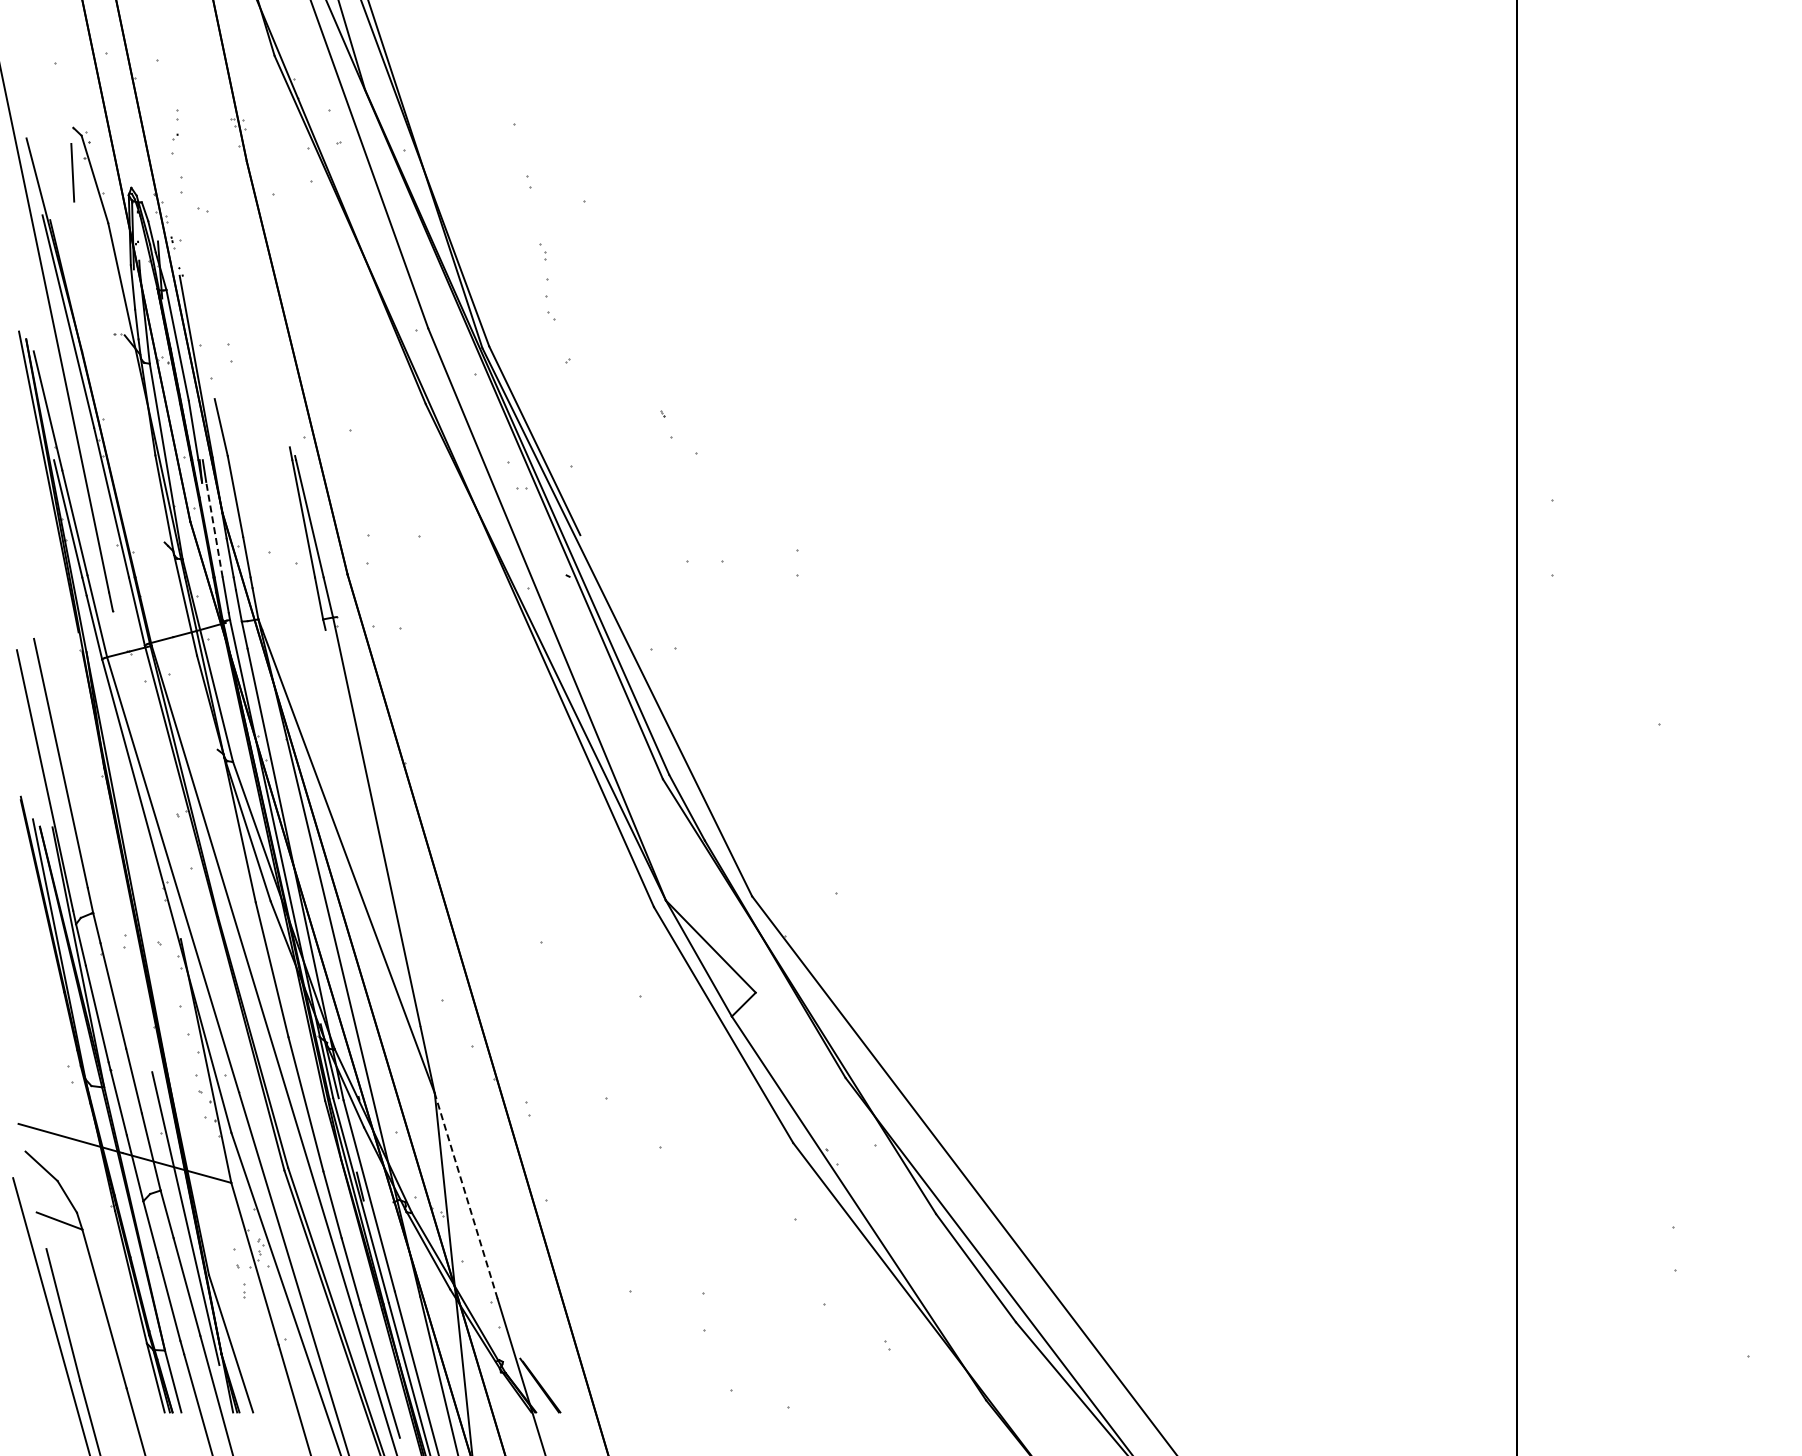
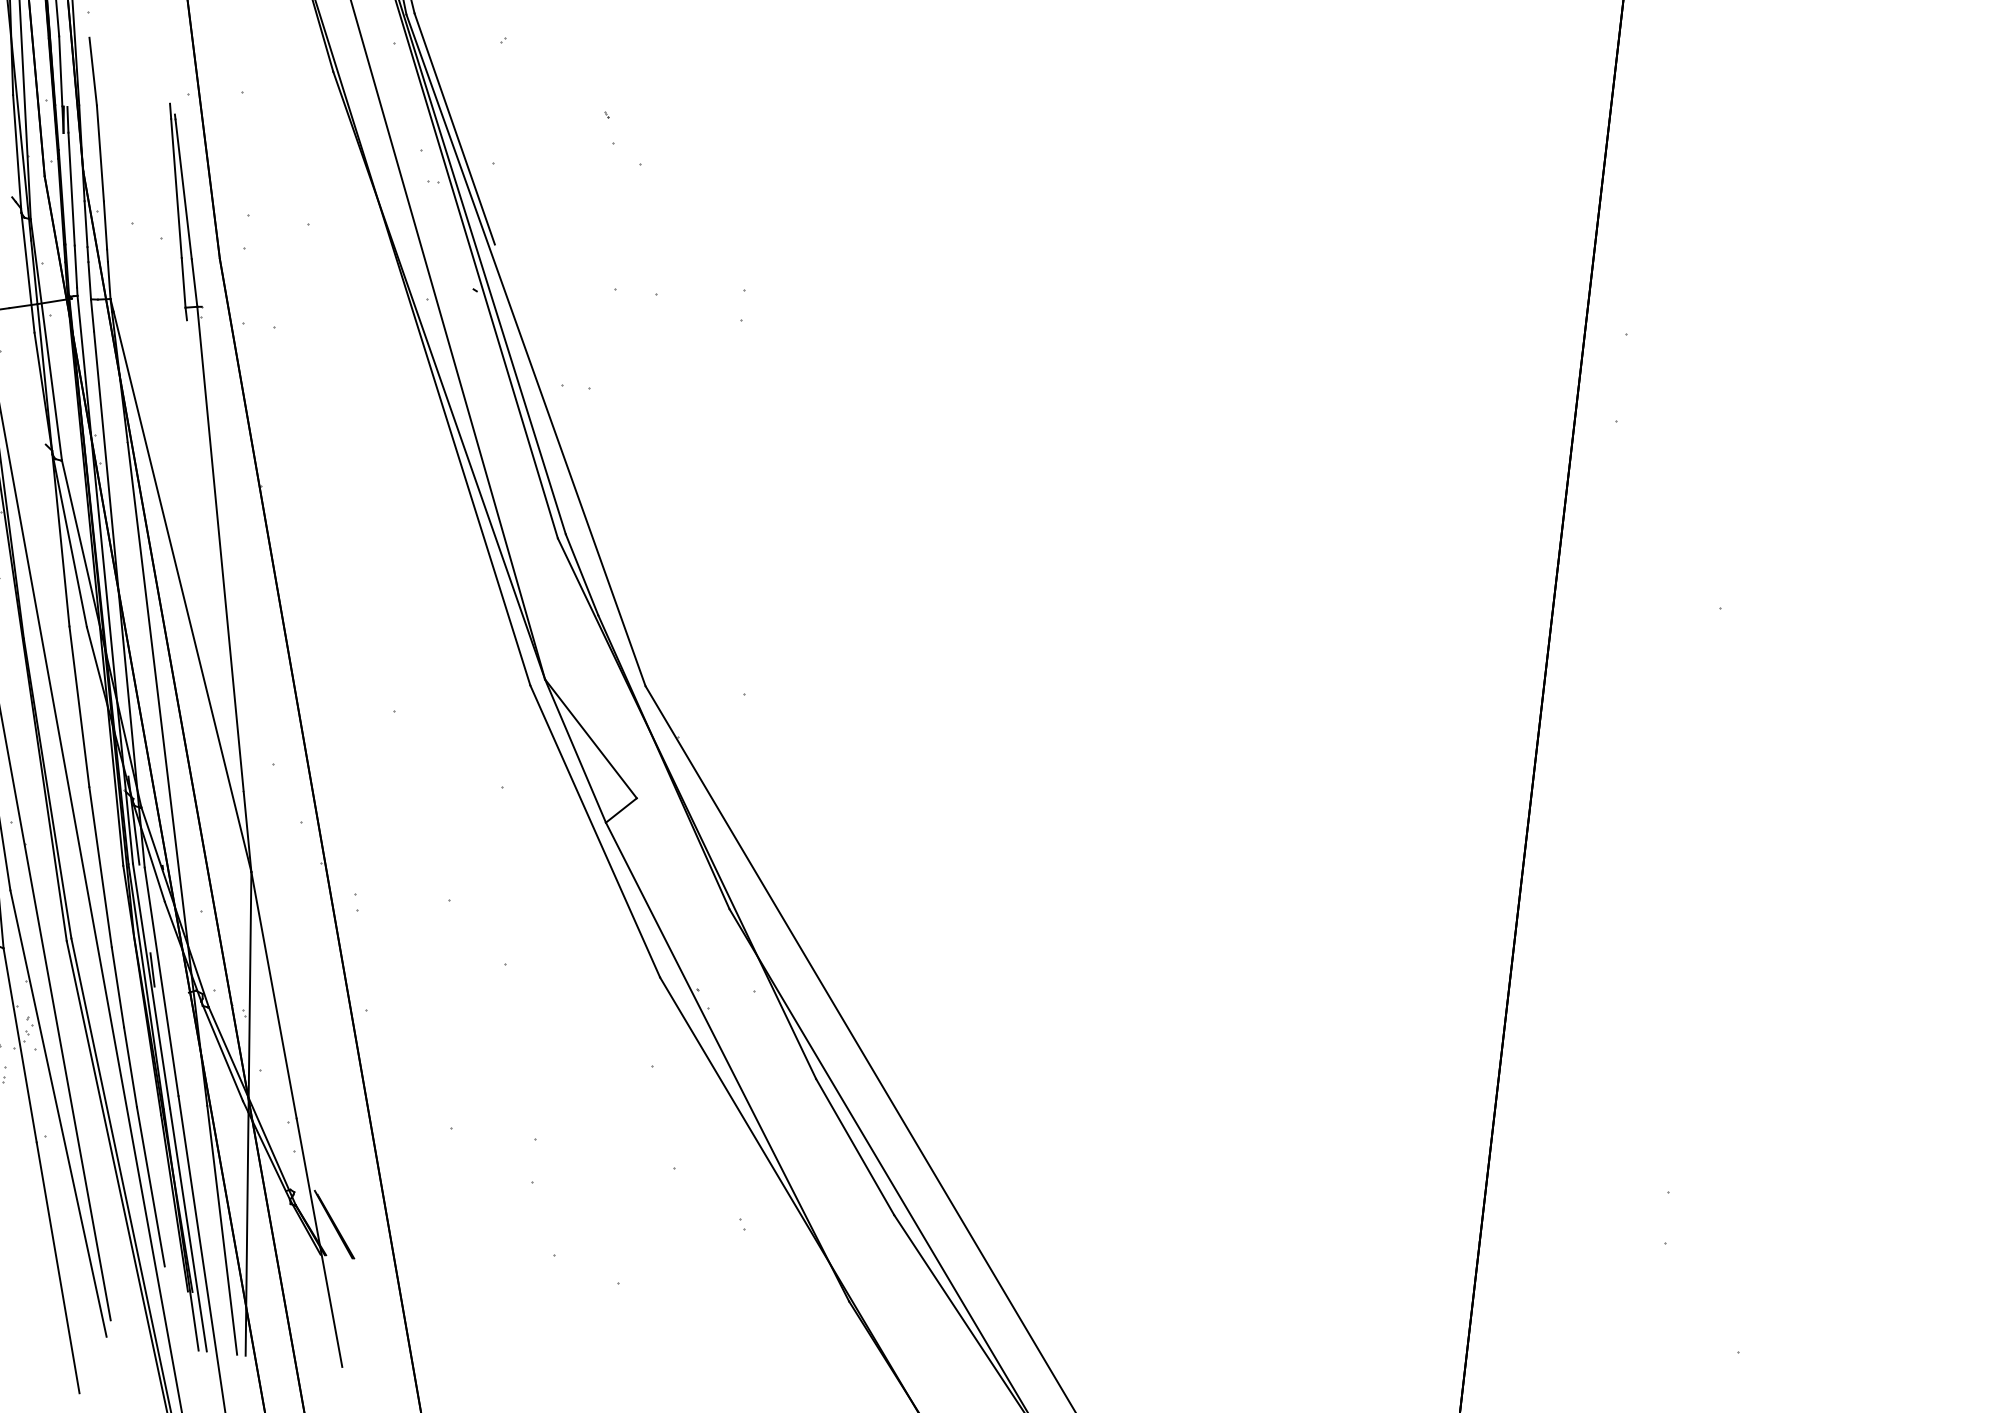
line: (214, 529) -> (71, 188), dashed -> solid
line: (466, 1195) -> (274, 994), dashed -> solid

